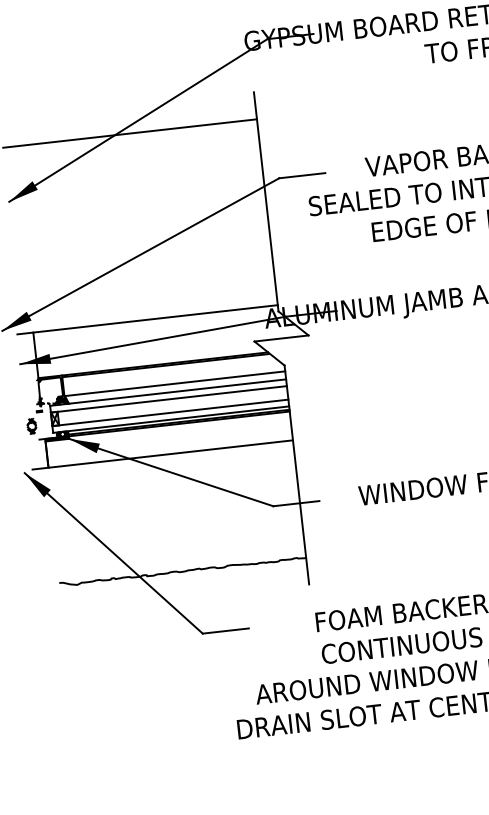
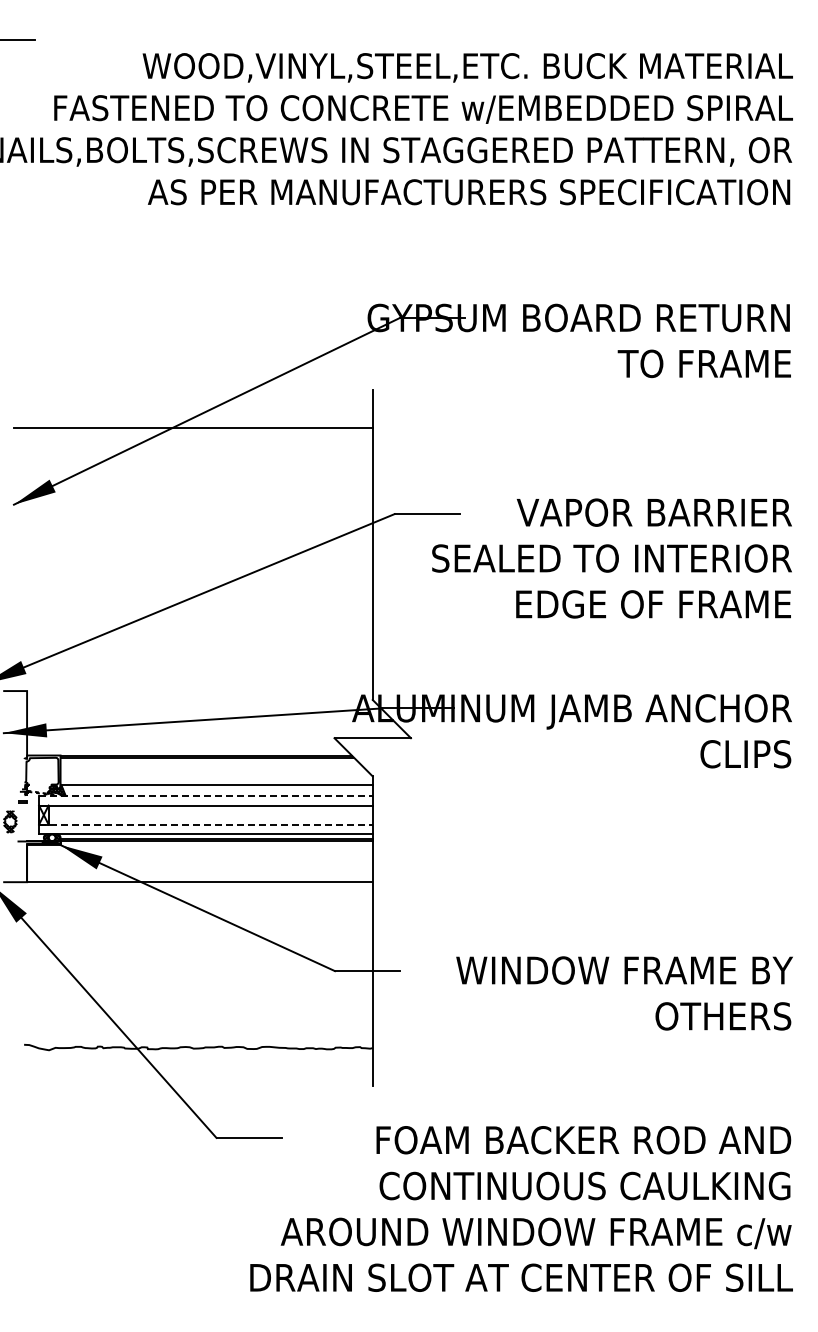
line: (155, 319) -> (199, 691), removed
line: (167, 392) -> (205, 795), solid -> dashed
line: (170, 412) -> (205, 824), solid -> dashed

